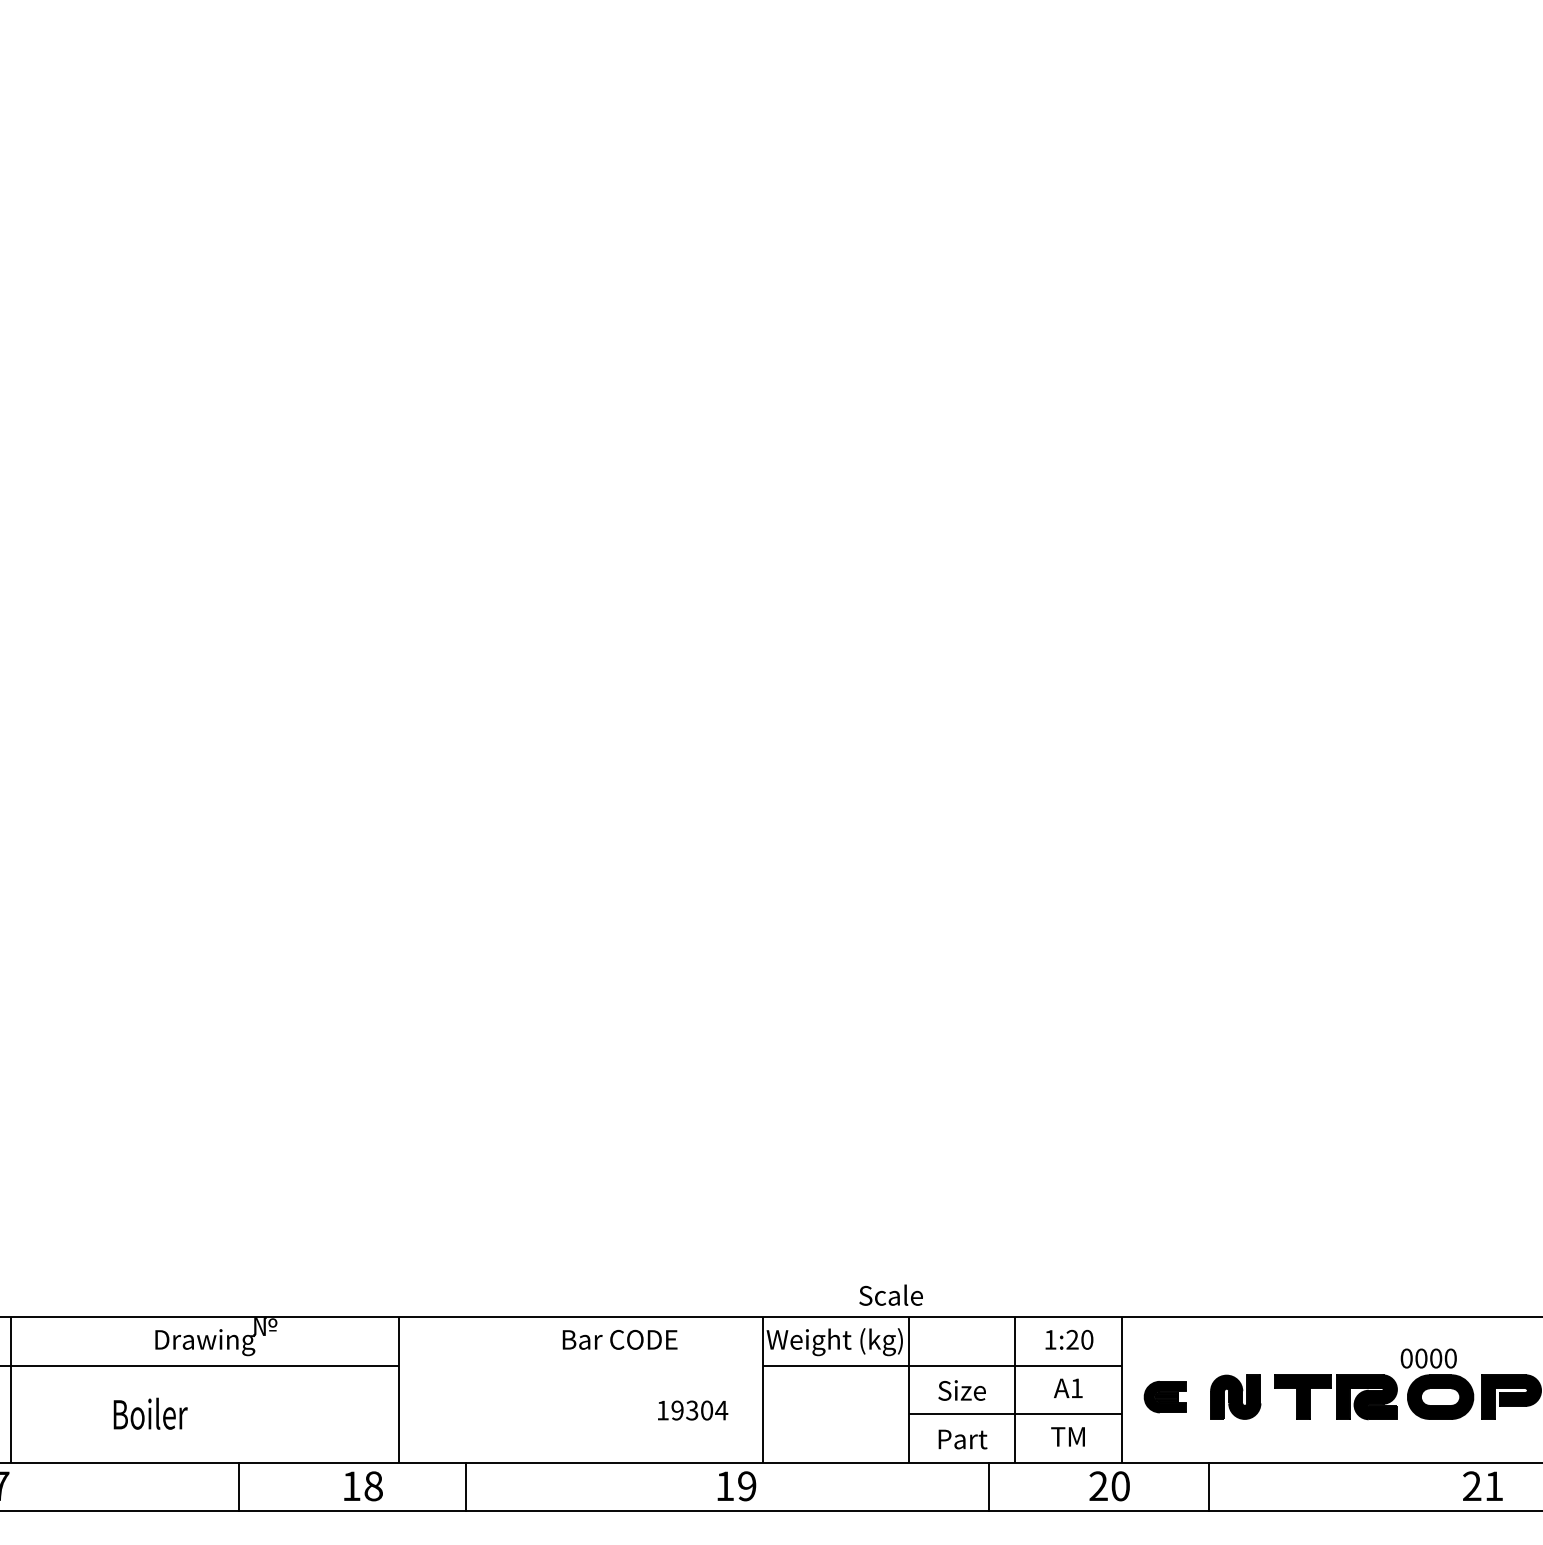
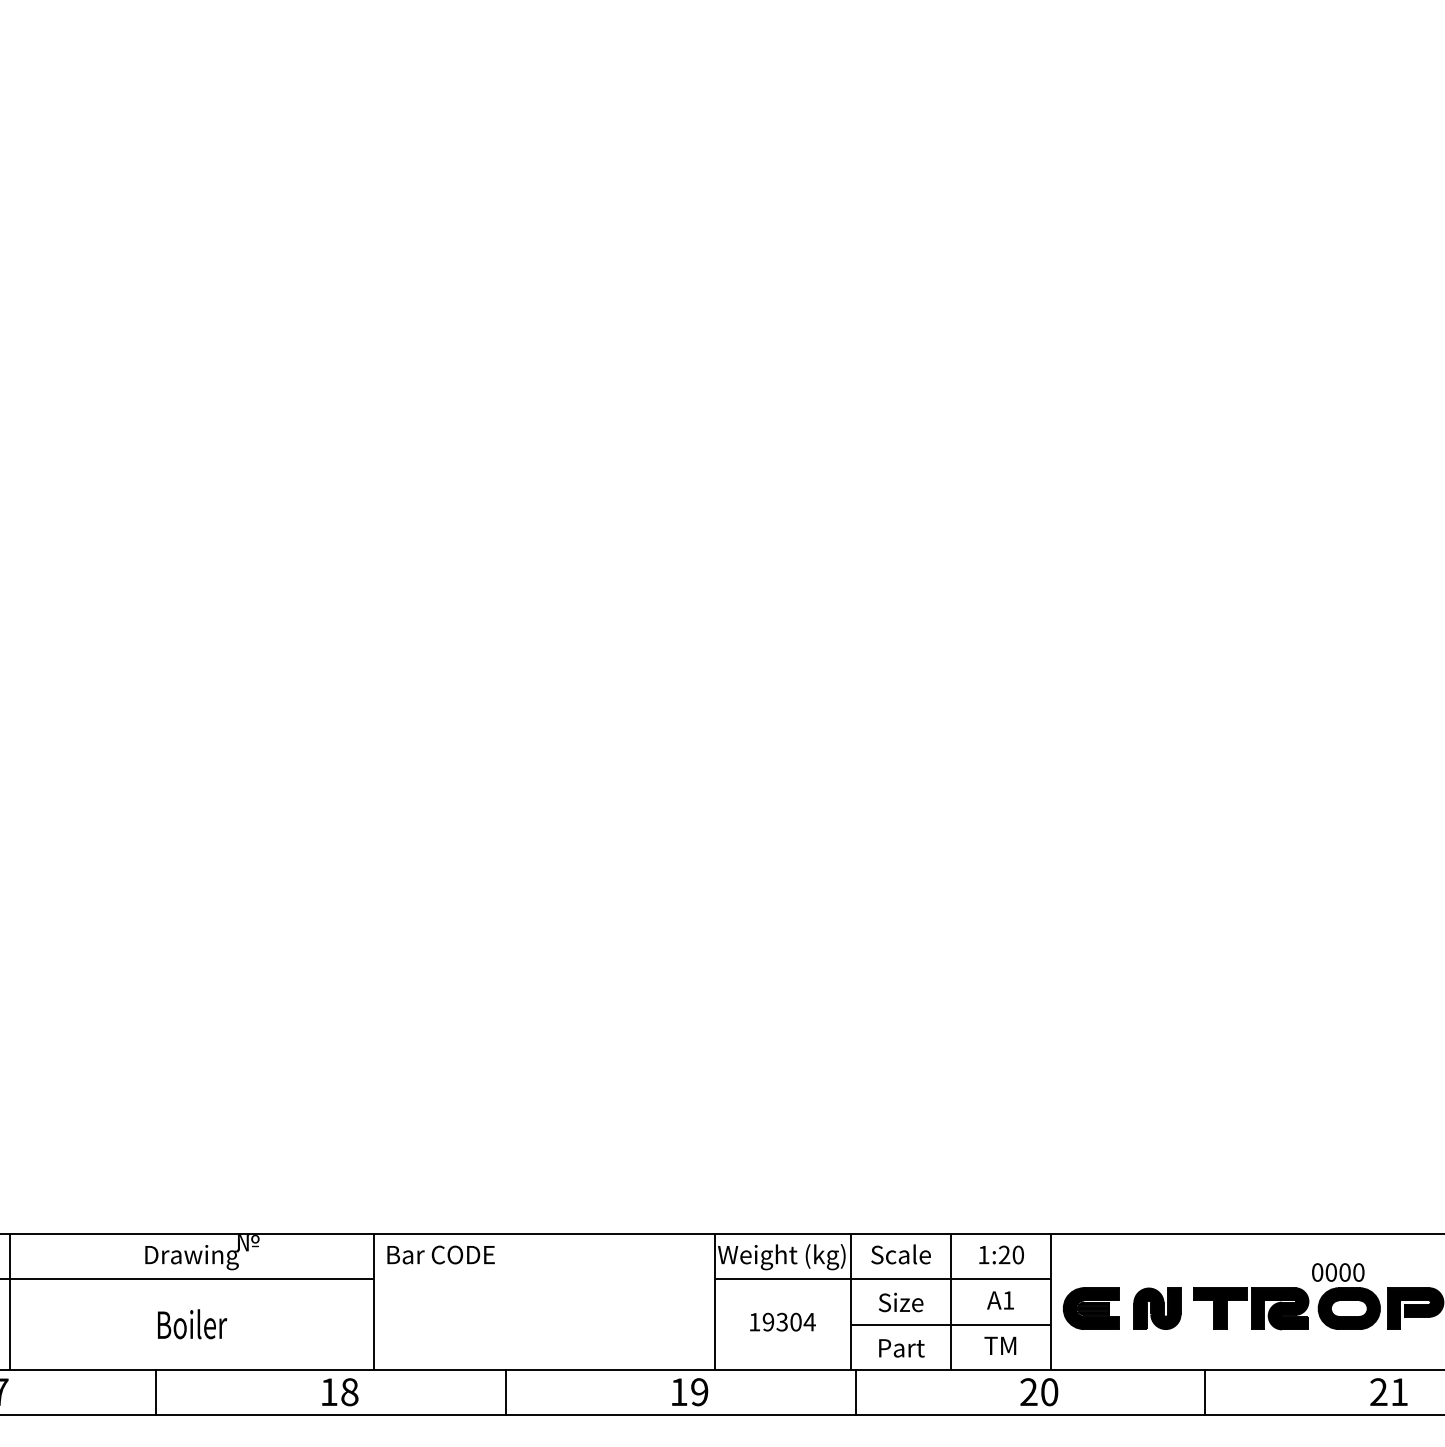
text: (890, 1294) -> (900, 1253), moved
text: (619, 1339) -> (440, 1254), moved
part: (1165, 1396) -> (1091, 1308), size x1.43
text: (693, 1410) -> (783, 1322), moved
text: (150, 1413) -> (192, 1323), moved
line: (239, 1486) -> (155, 1392), moved
line: (465, 1486) -> (505, 1392), moved
line: (988, 1486) -> (855, 1392), moved
line: (1208, 1486) -> (1204, 1392), moved

